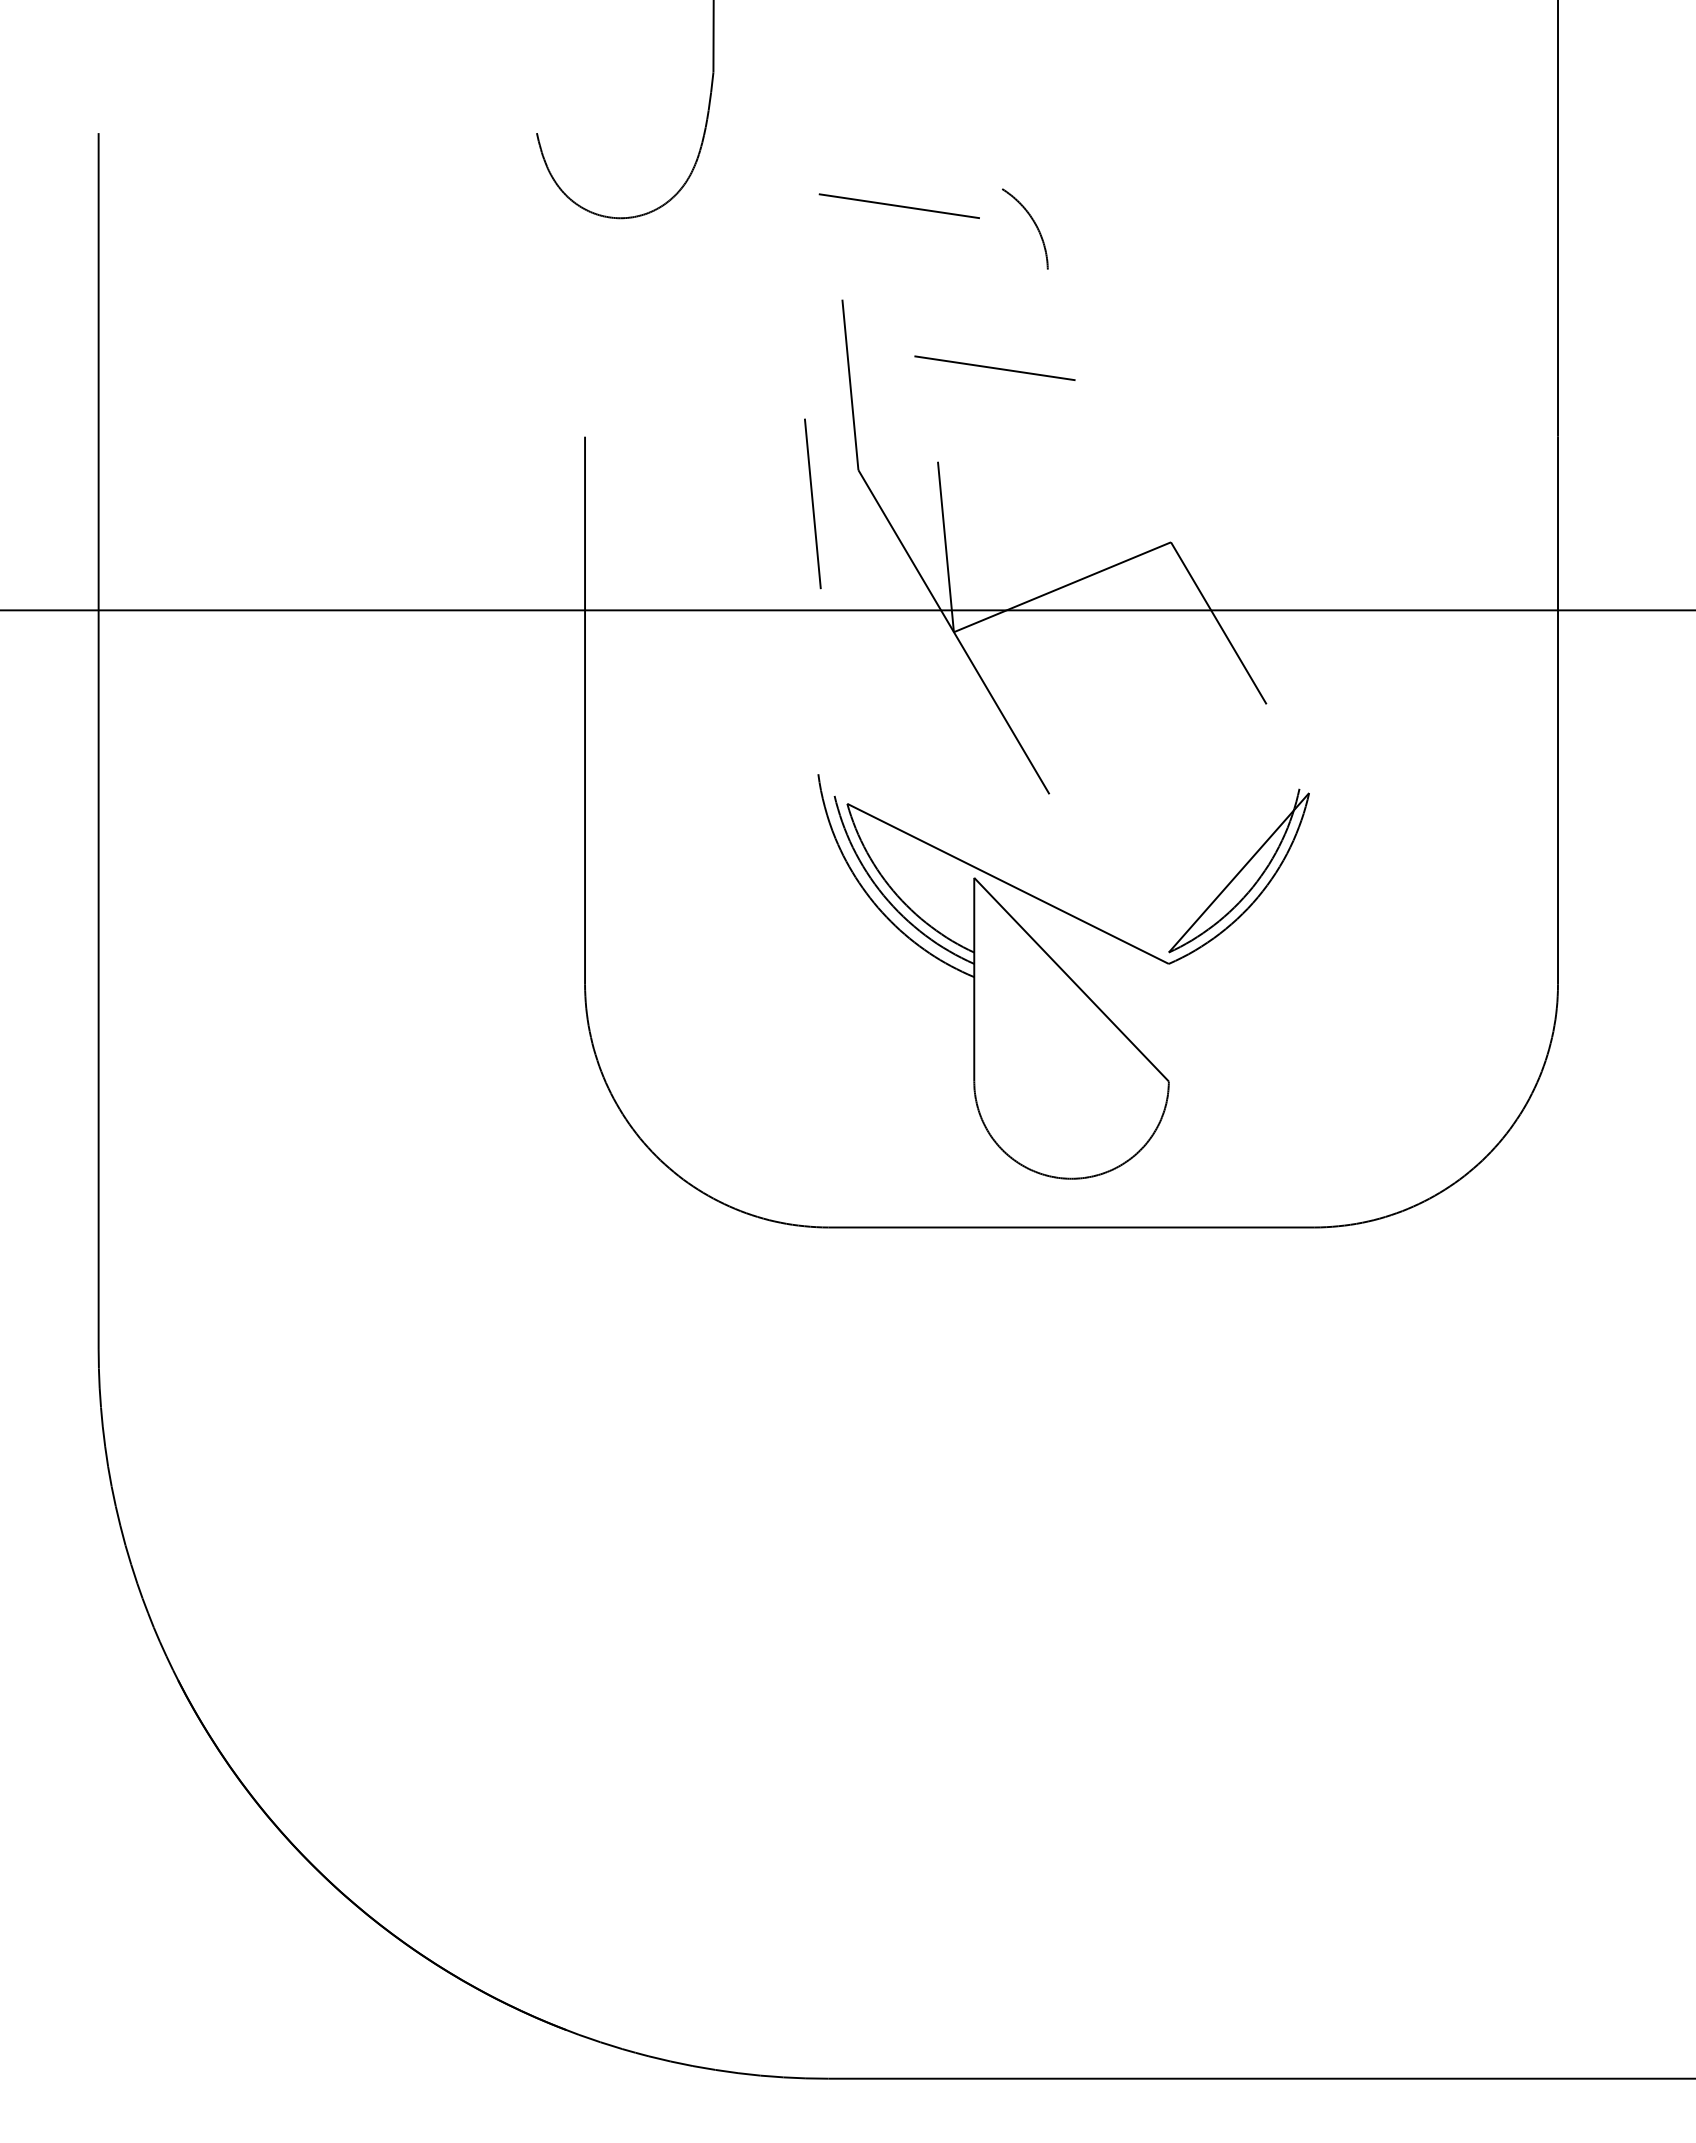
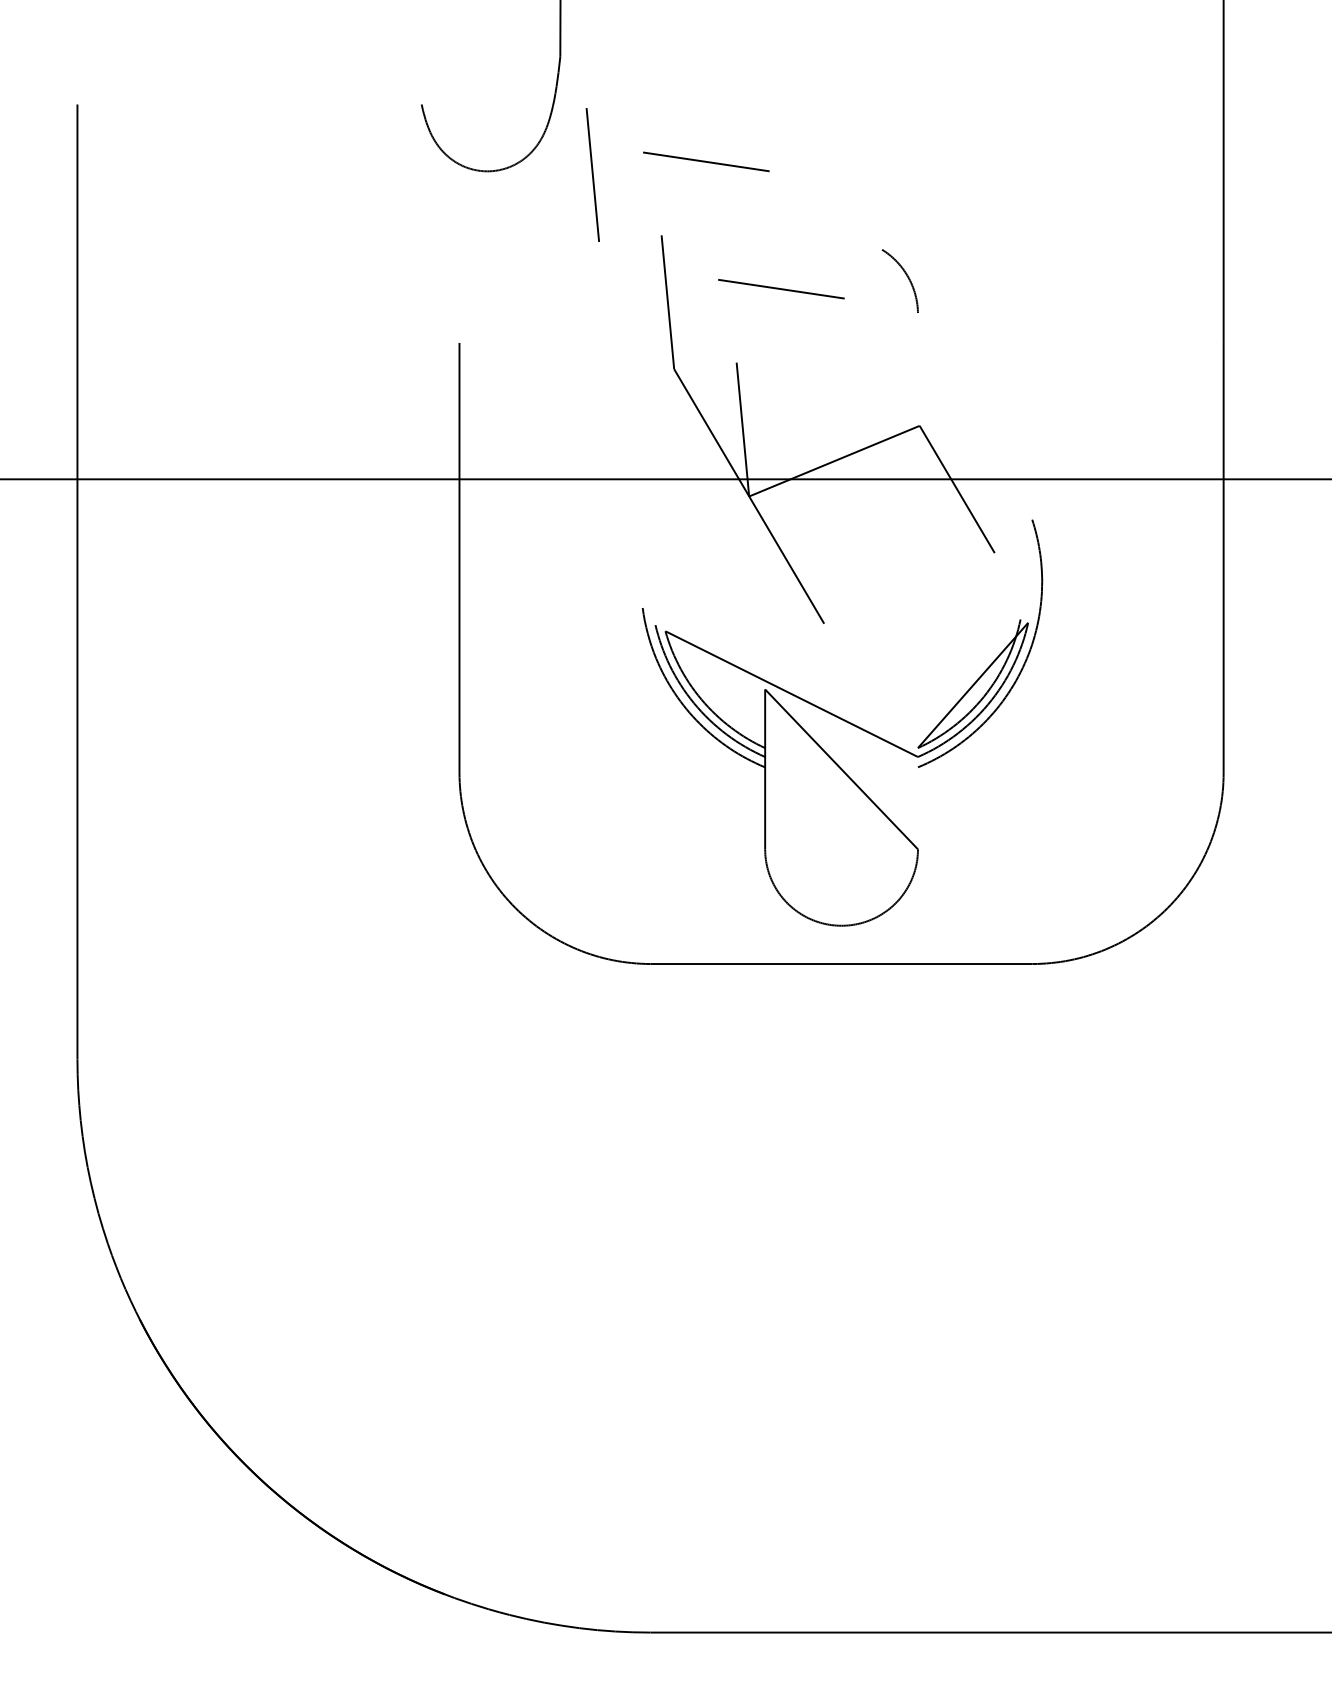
part: (1034, 224) -> (907, 277), moved
line: (812, 503) -> (592, 174), moved
part: (1304, 842) -> (1024, 661), added

